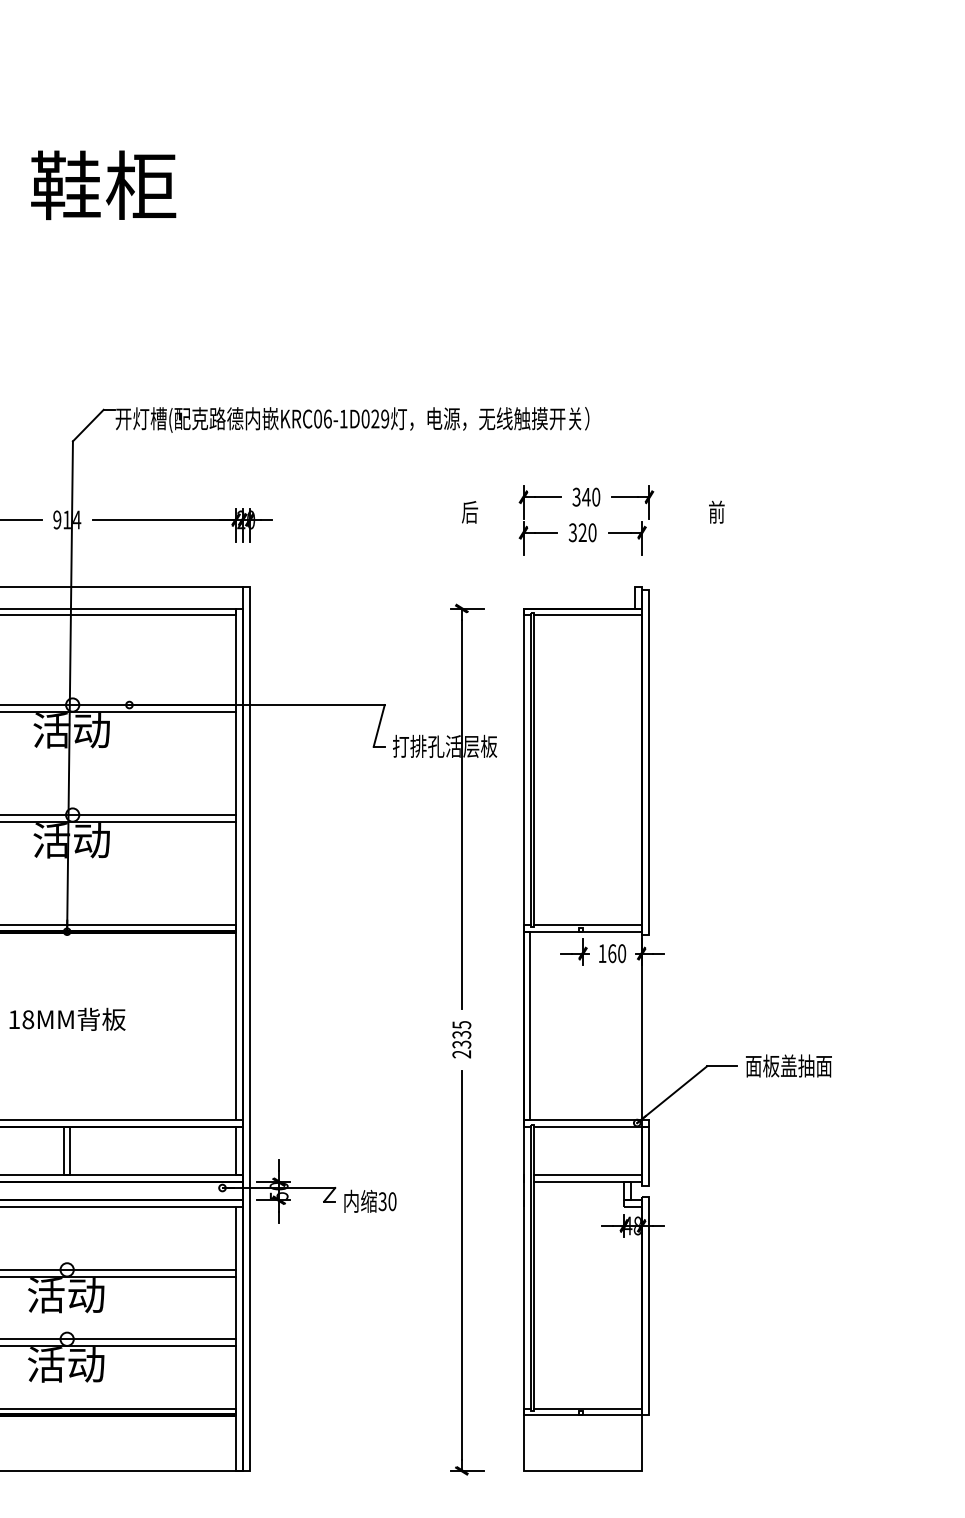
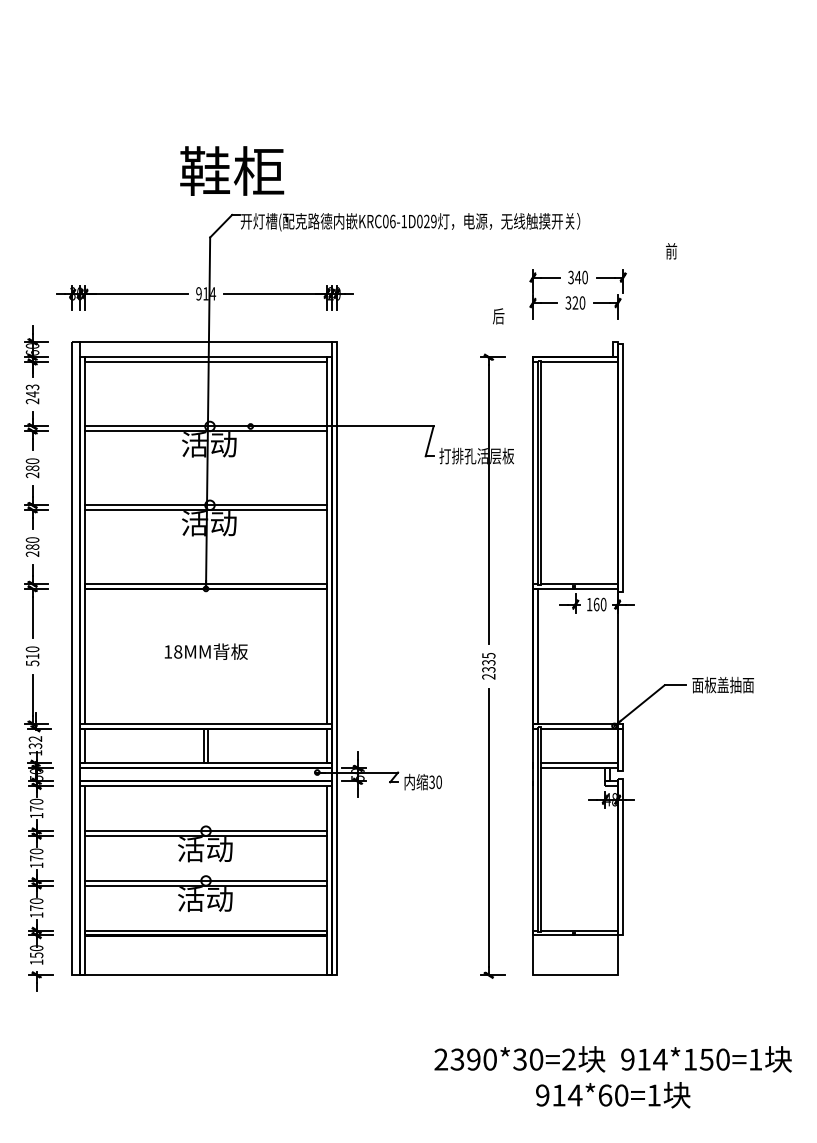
text: (104, 184) -> (232, 170), moved
text: (469, 512) -> (498, 316), moved
text: (716, 512) -> (671, 251), moved

